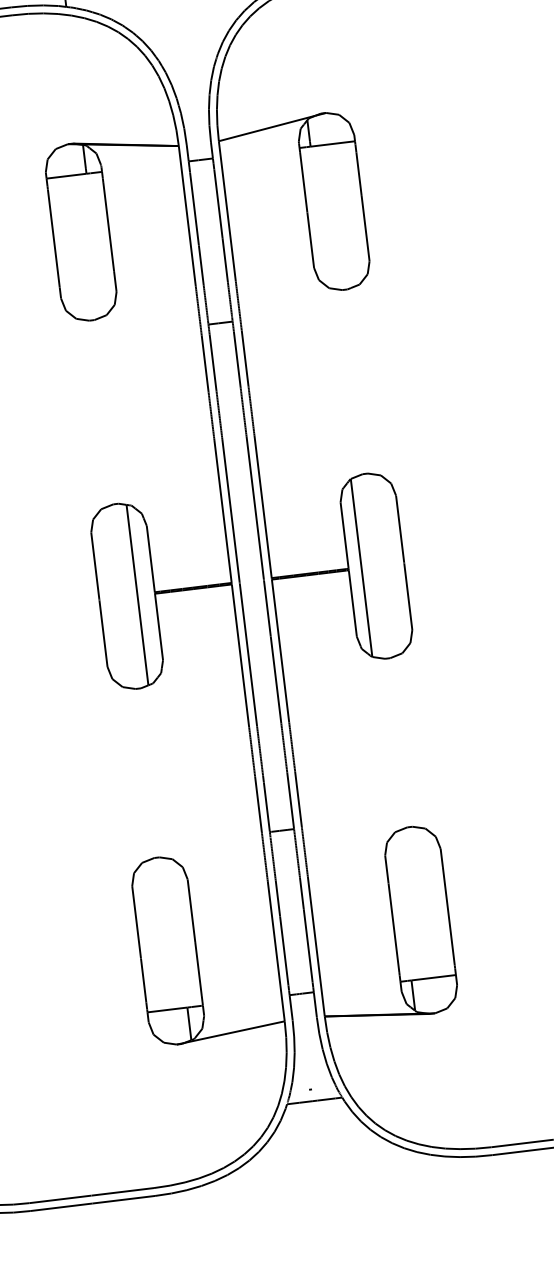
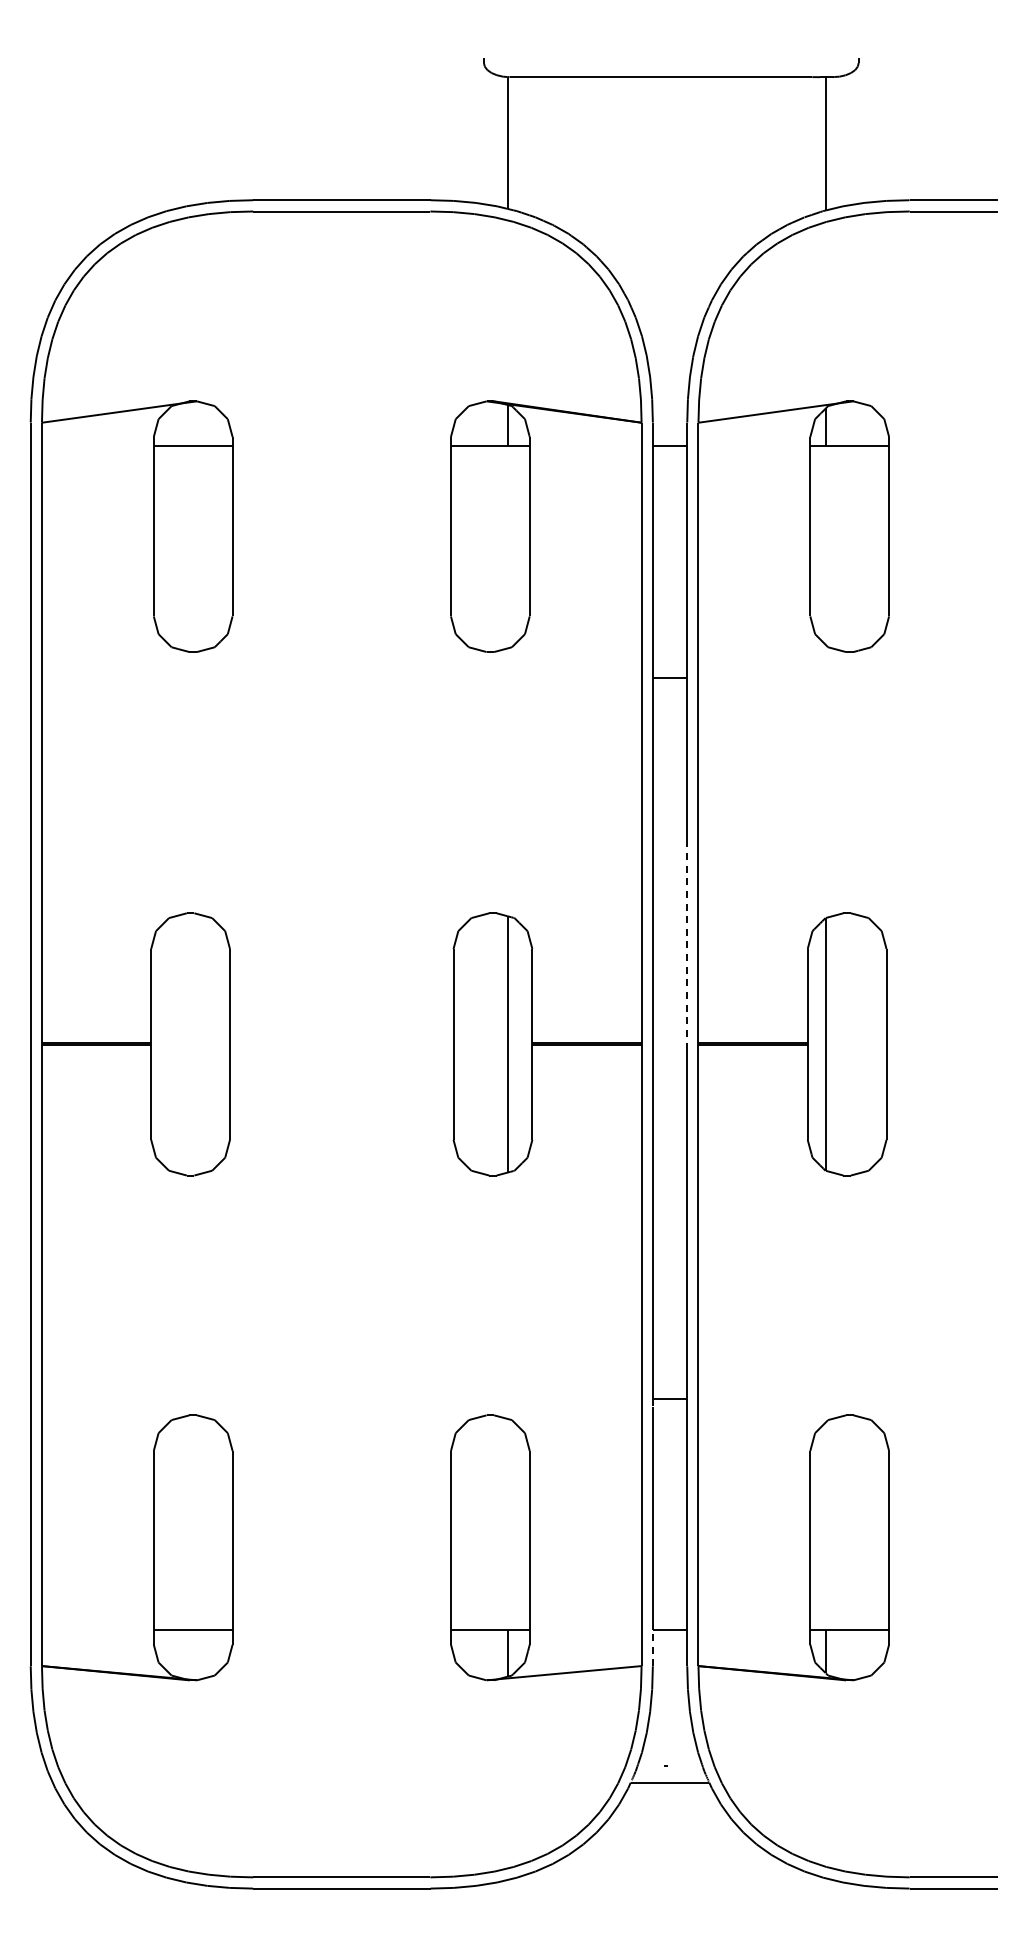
line: (255, 508) -> (687, 942), solid -> dashed
line: (290, 1008) -> (652, 1648), solid -> dashed

